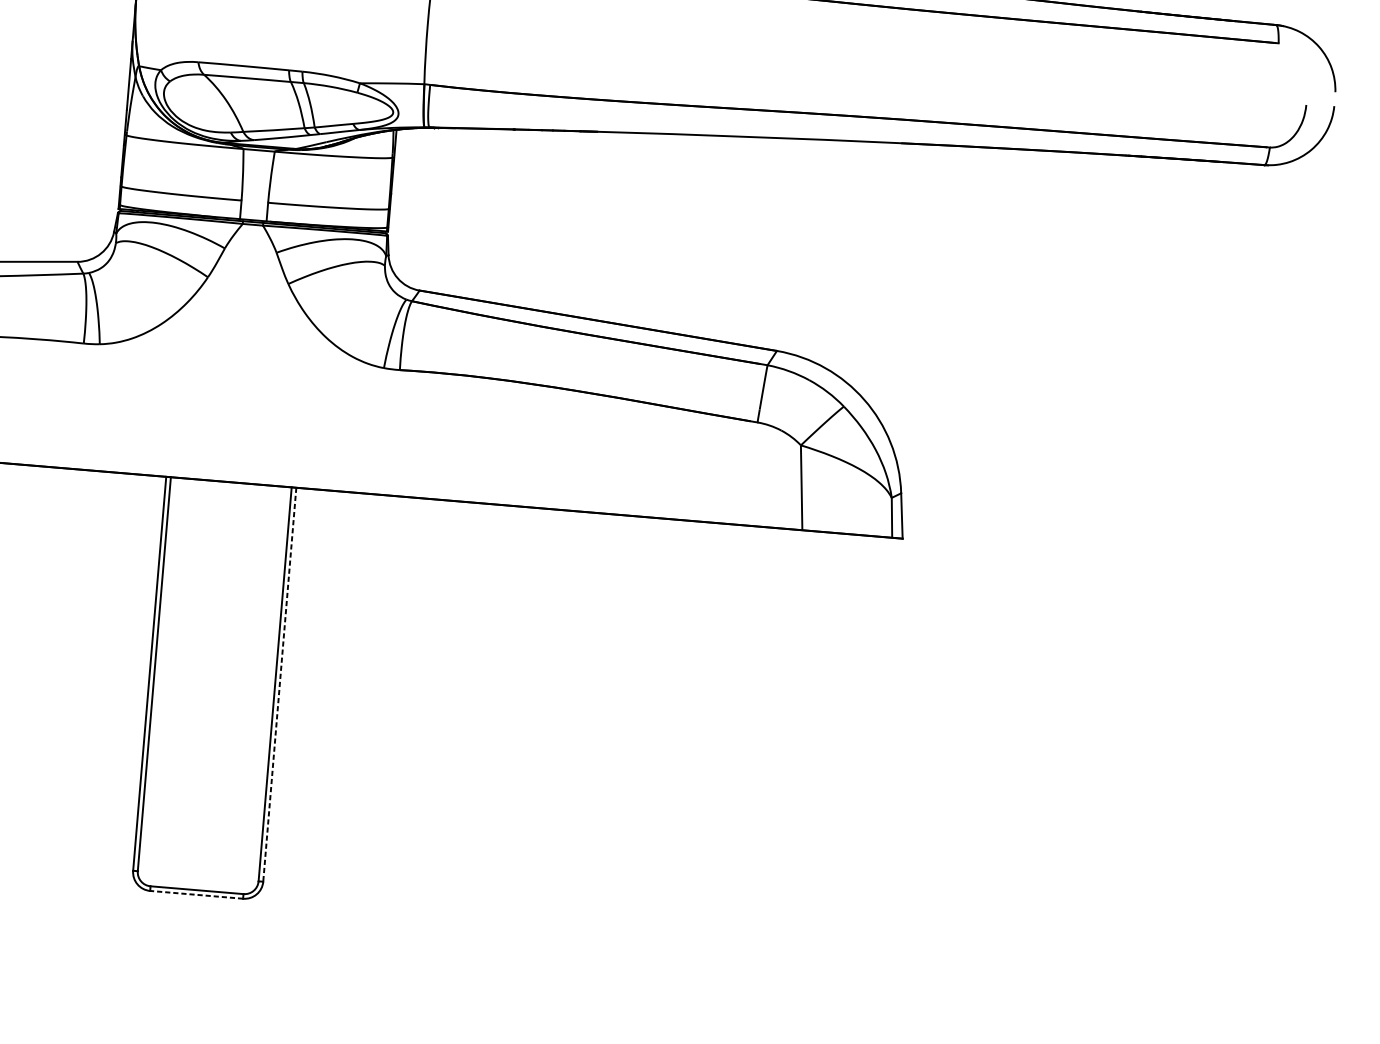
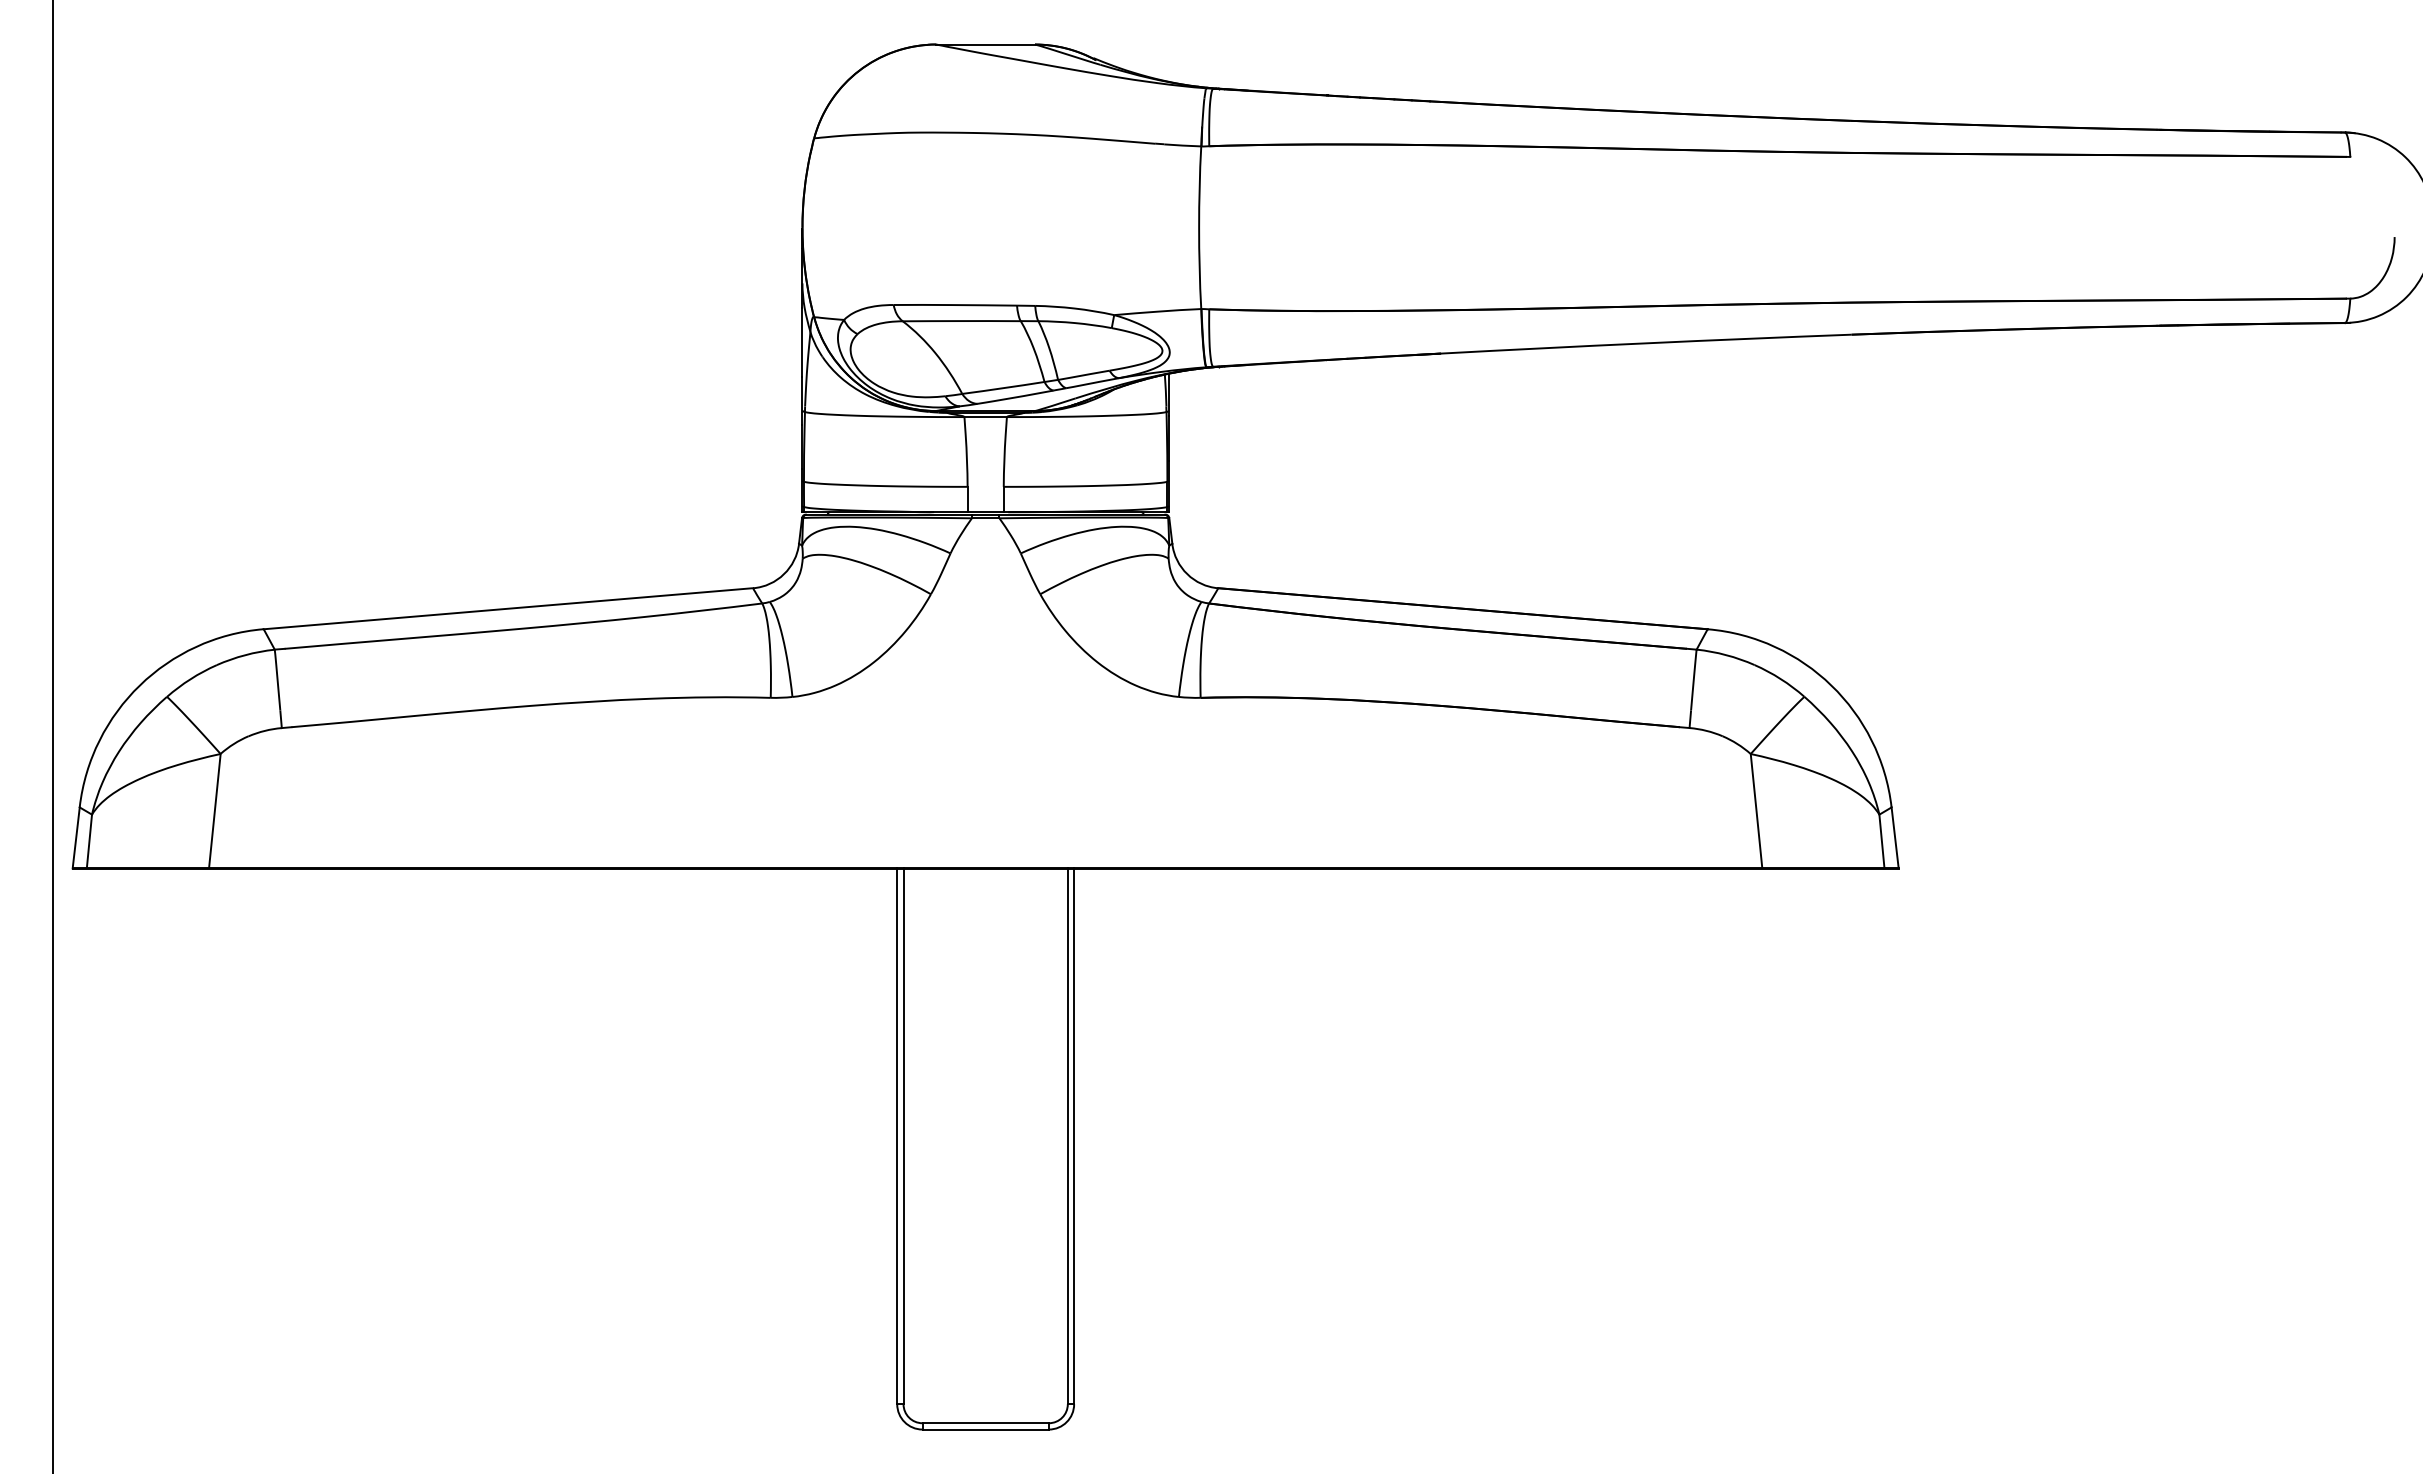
line: (280, 684) -> (1074, 1136), dashed -> solid
line: (196, 894) -> (985, 1429), dashed -> solid

